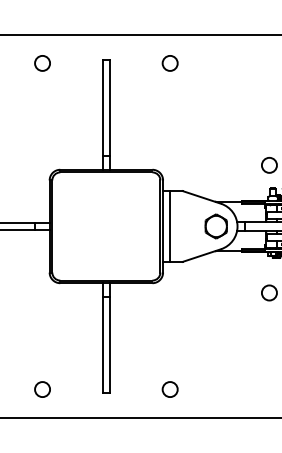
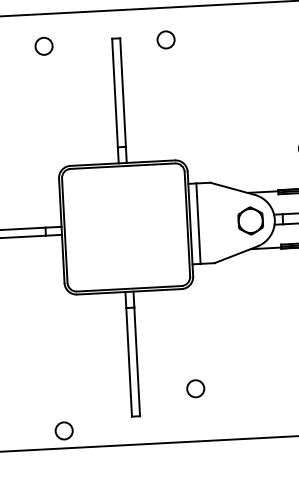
circle: (169, 63) -> (165, 40), moved
circle: (42, 389) -> (64, 430), moved
circle: (169, 389) -> (194, 388), moved

